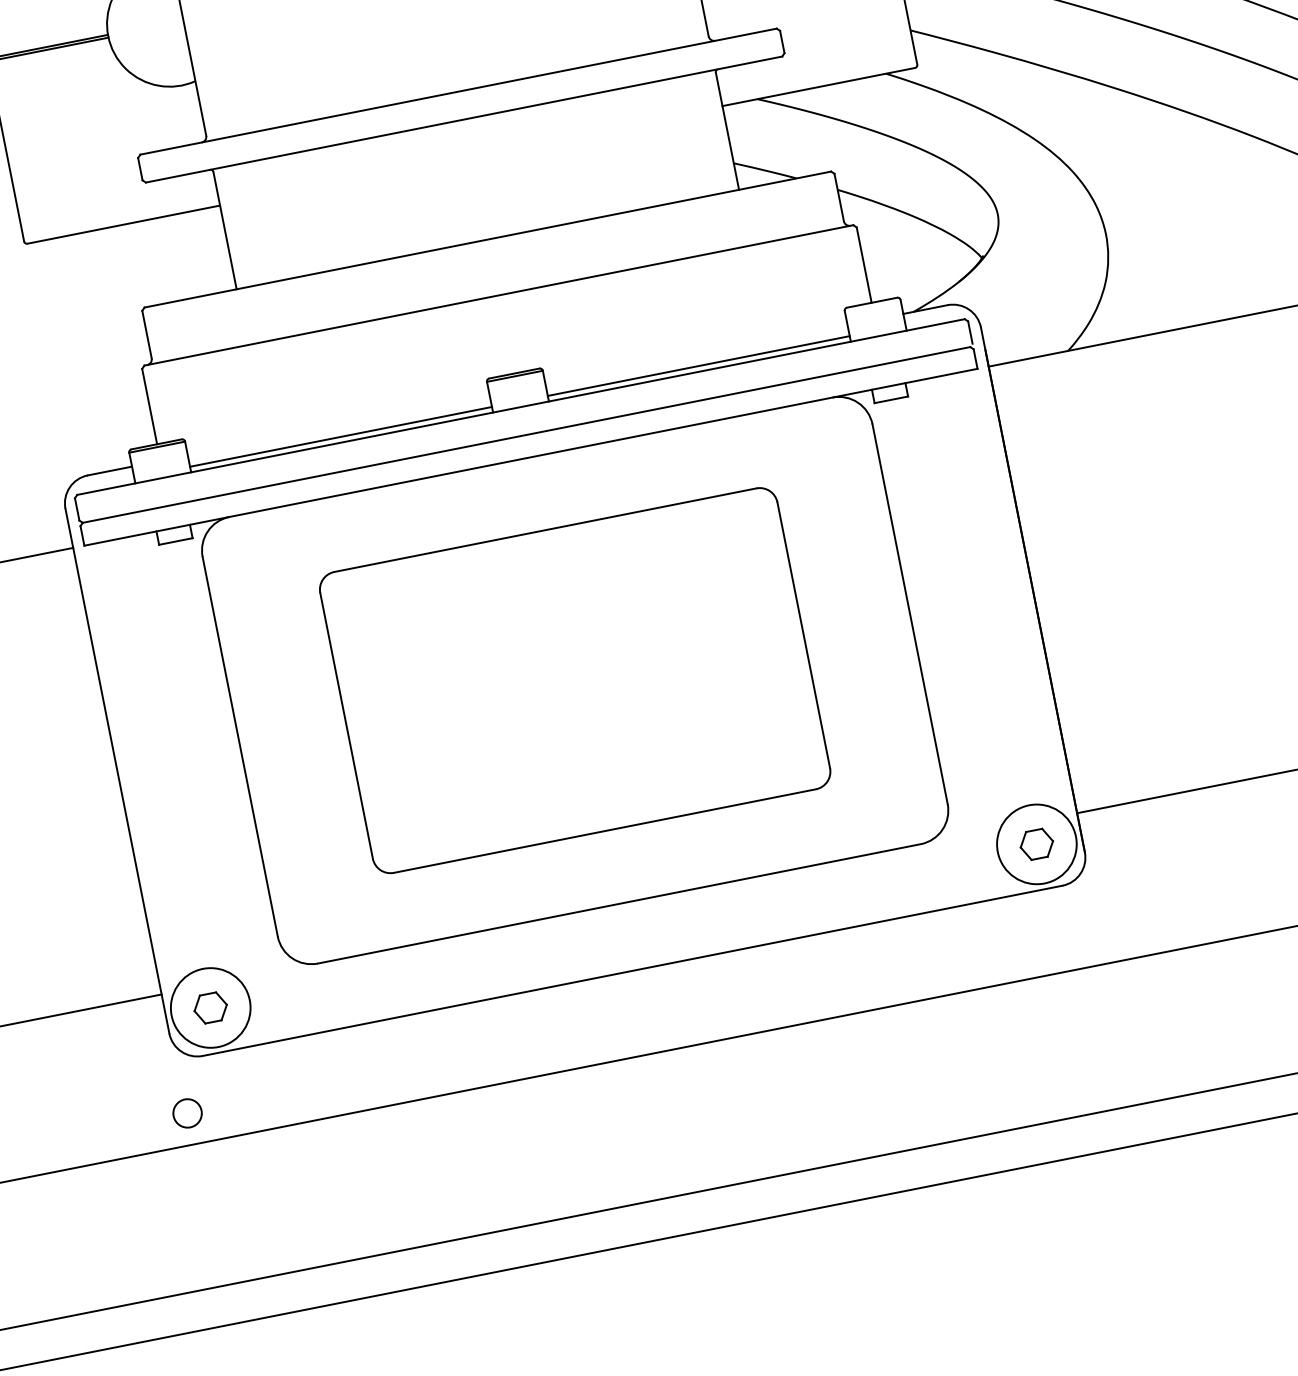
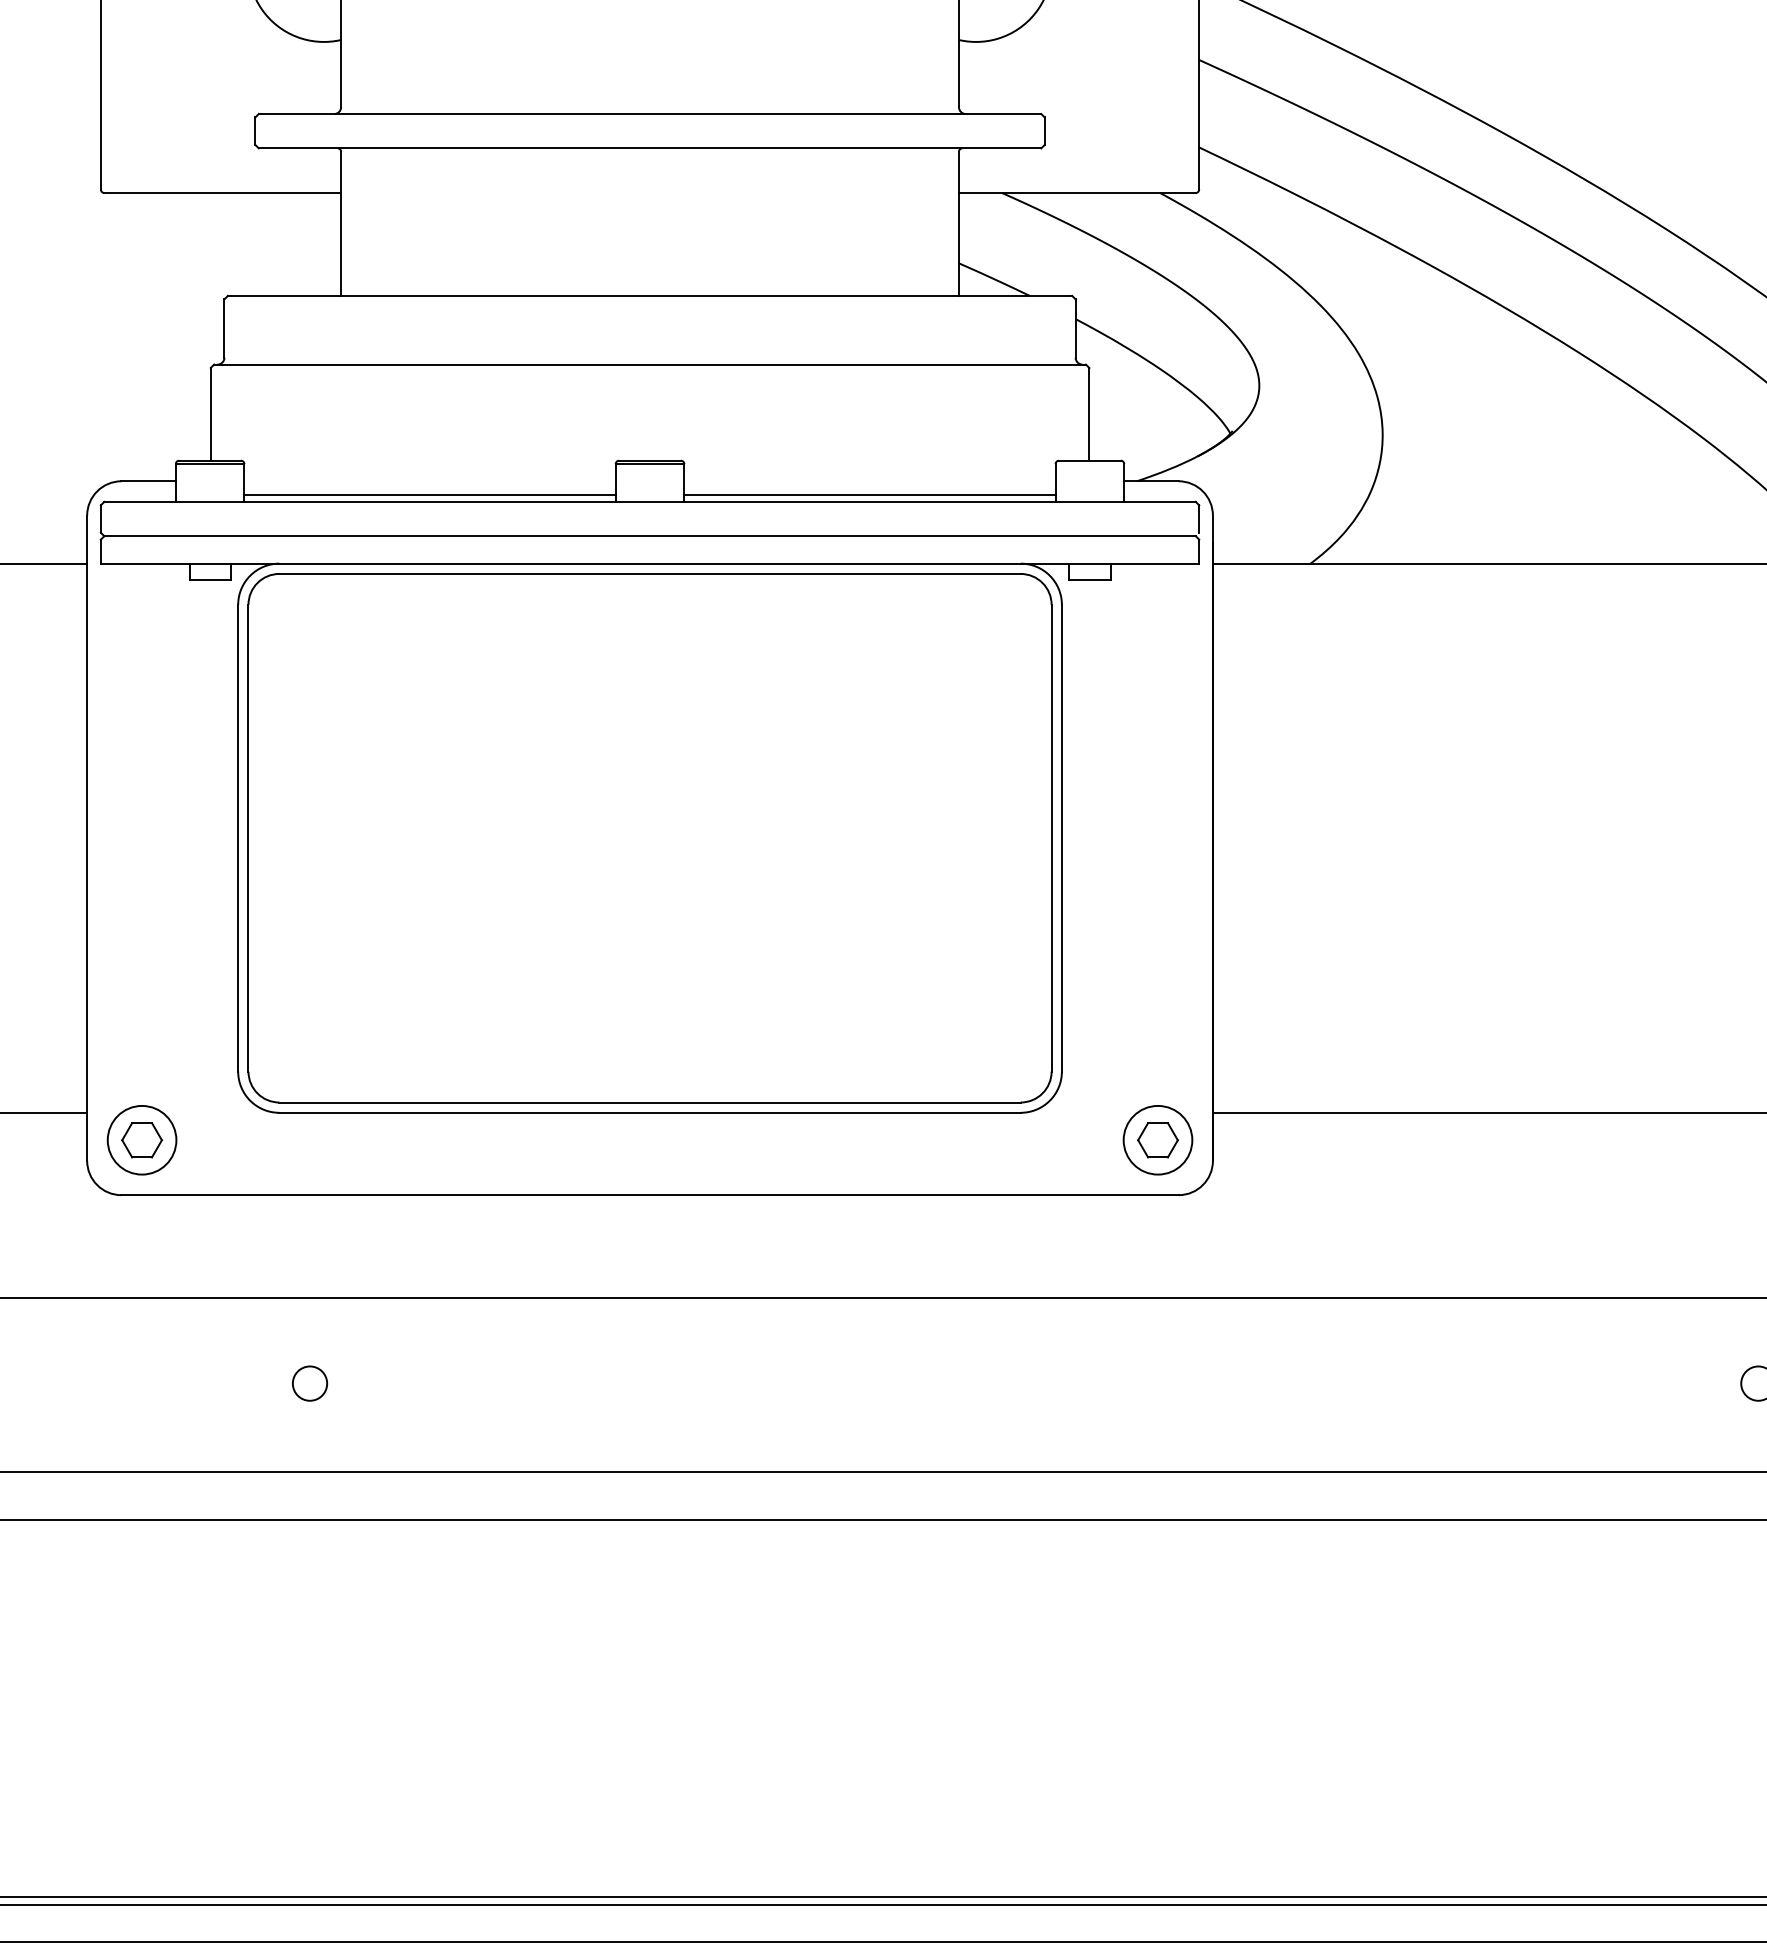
part: (574, 680) -> (649, 838), size x1.43
circle: (1036, 843) -> (1157, 1139), size x0.71
circle: (210, 1007) -> (141, 1139), size x0.71
circle: (187, 1113) -> (310, 1383), moved

